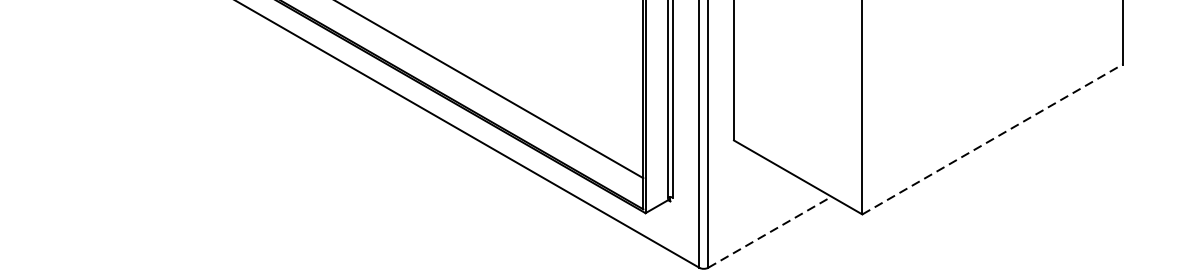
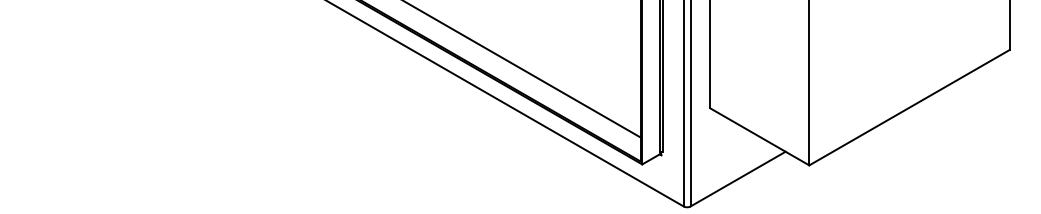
line: (992, 139) -> (909, 107), dashed -> solid
line: (770, 232) -> (738, 179), dashed -> solid

